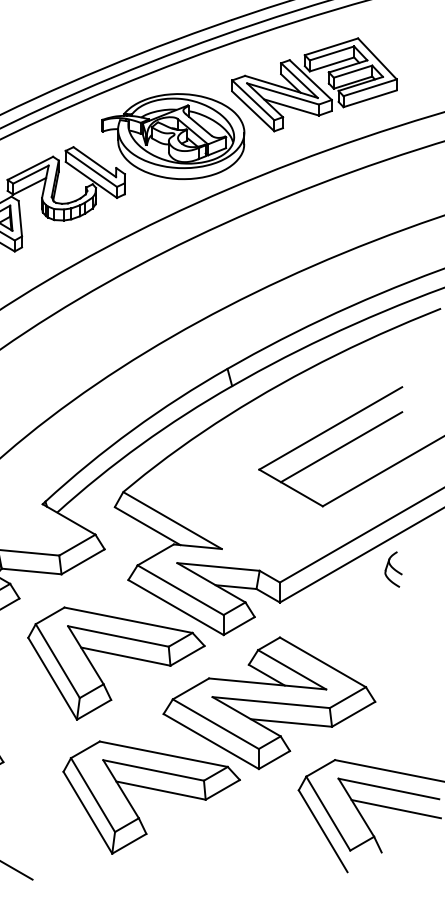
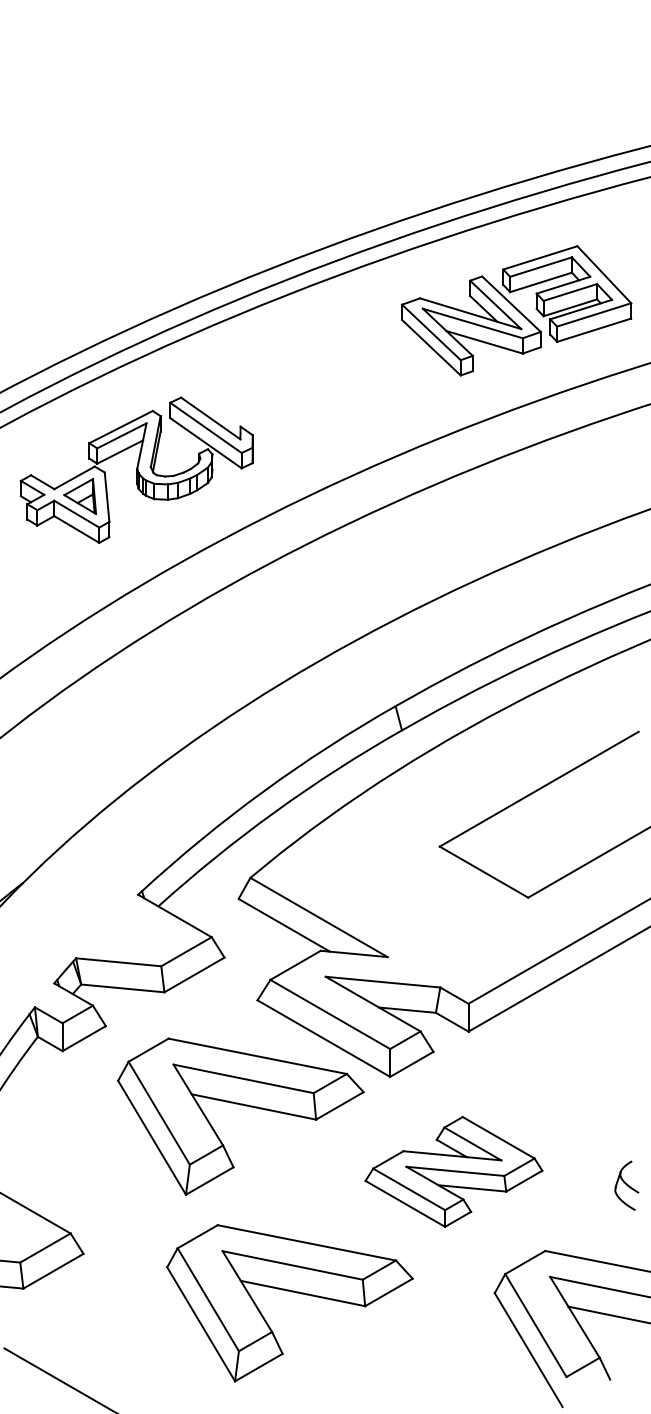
part: (172, 136) -> (319, 382), removed
line: (340, 447) -> (553, 815), removed
part: (393, 569) -> (626, 1185), moved
part: (269, 702) -> (453, 1171), size x0.6

